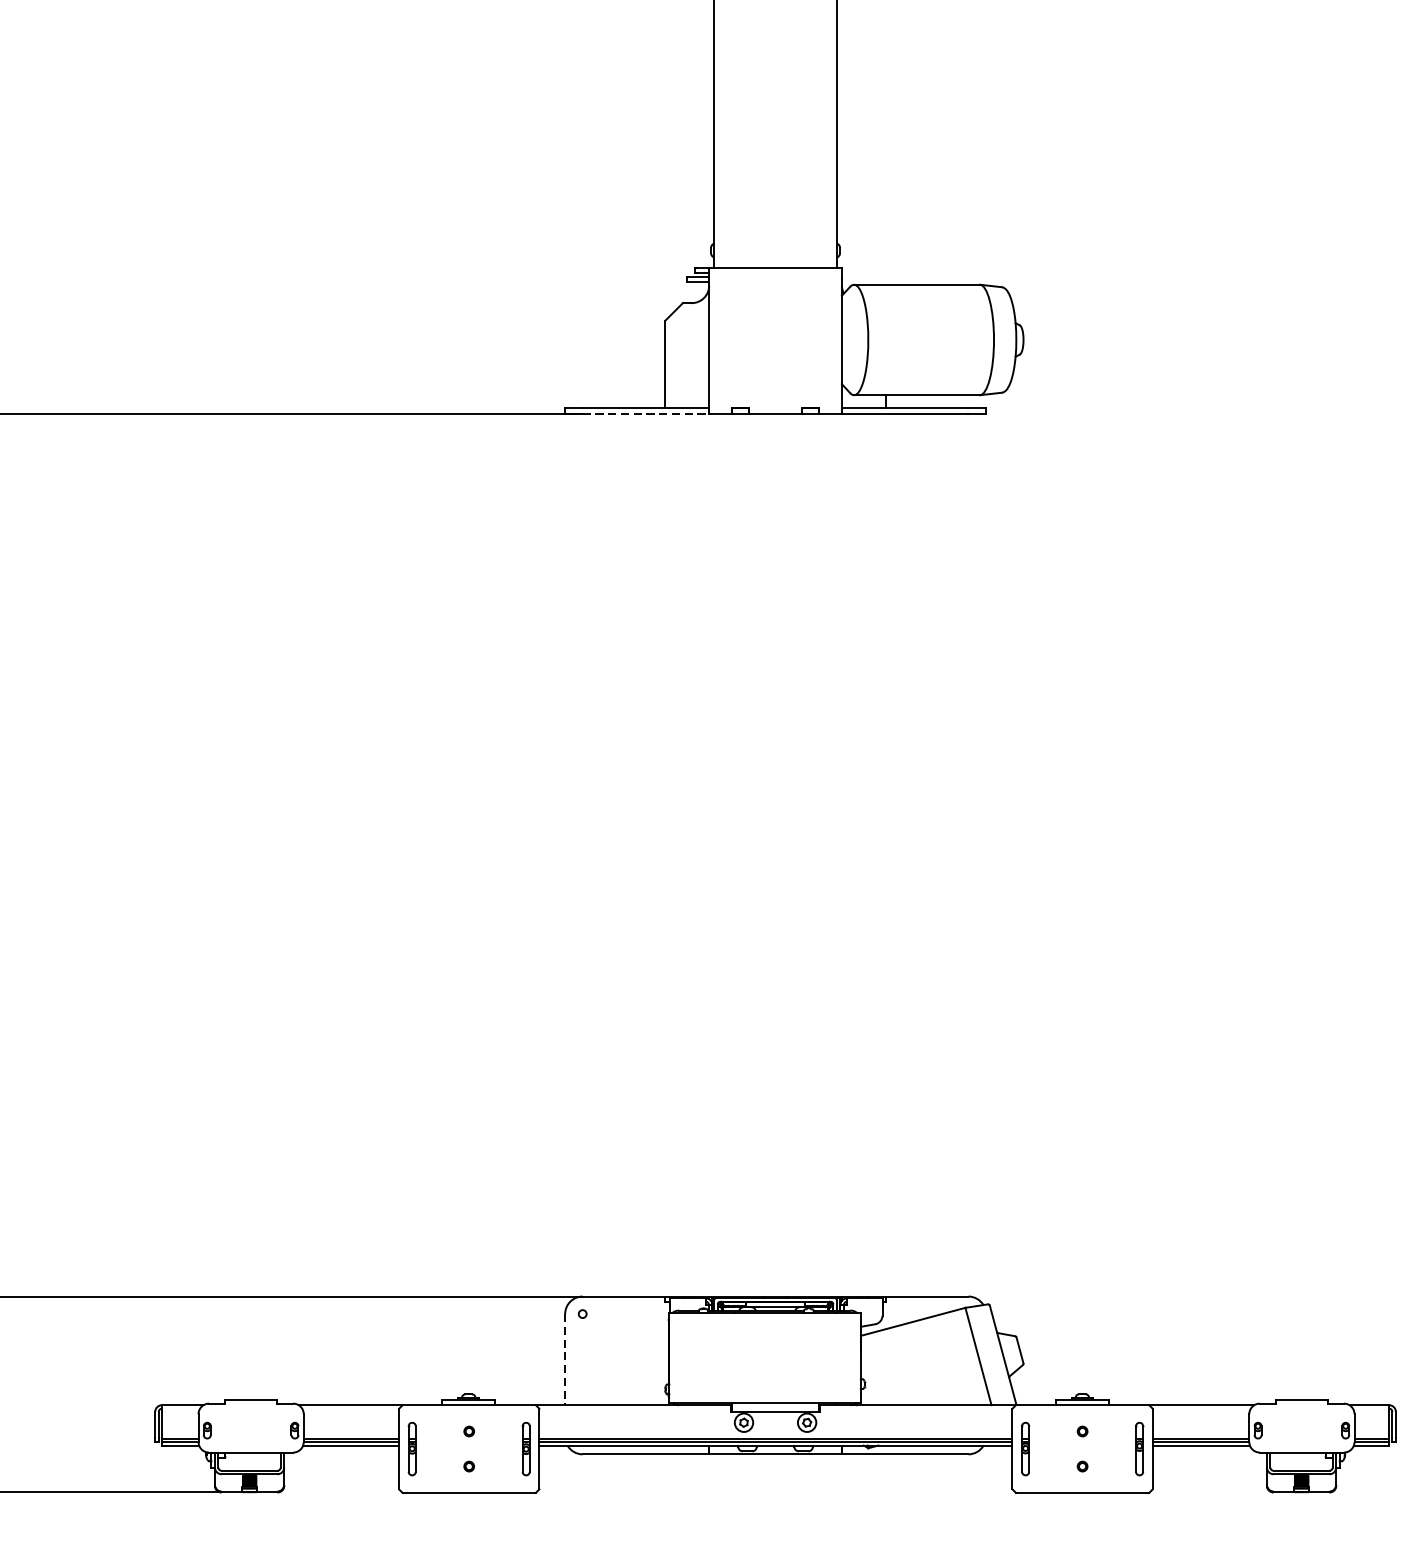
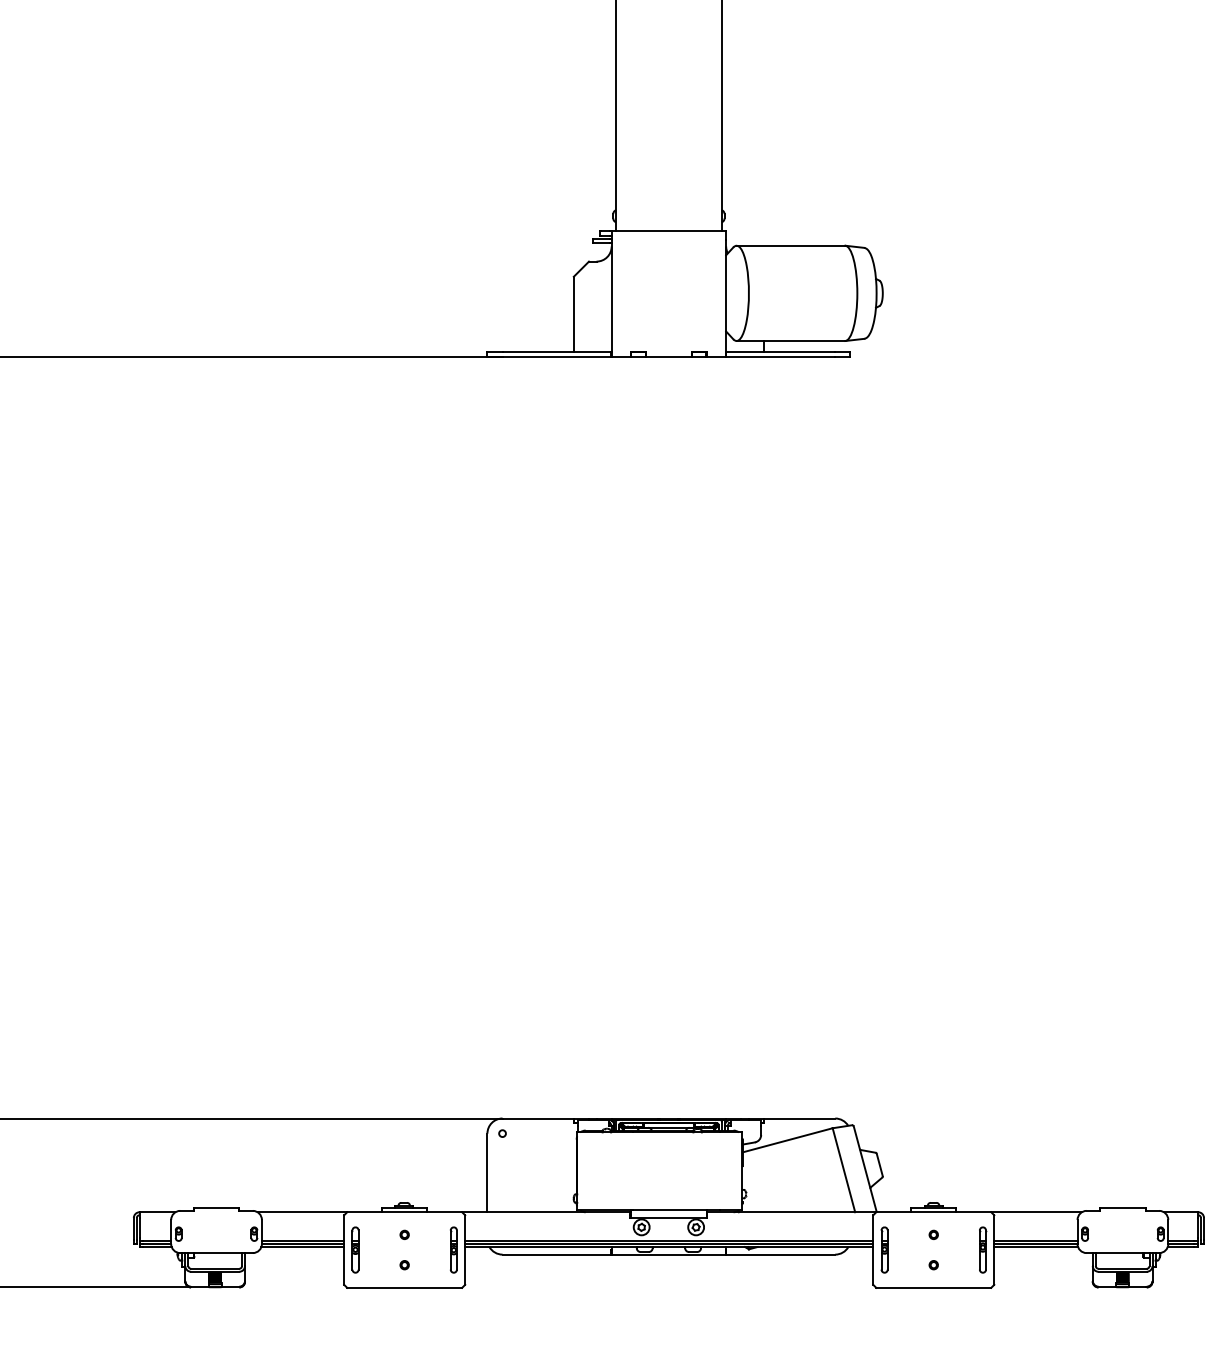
line: (646, 413) -> (557, 356), dashed -> solid
line: (565, 1360) -> (487, 1173), dashed -> solid

